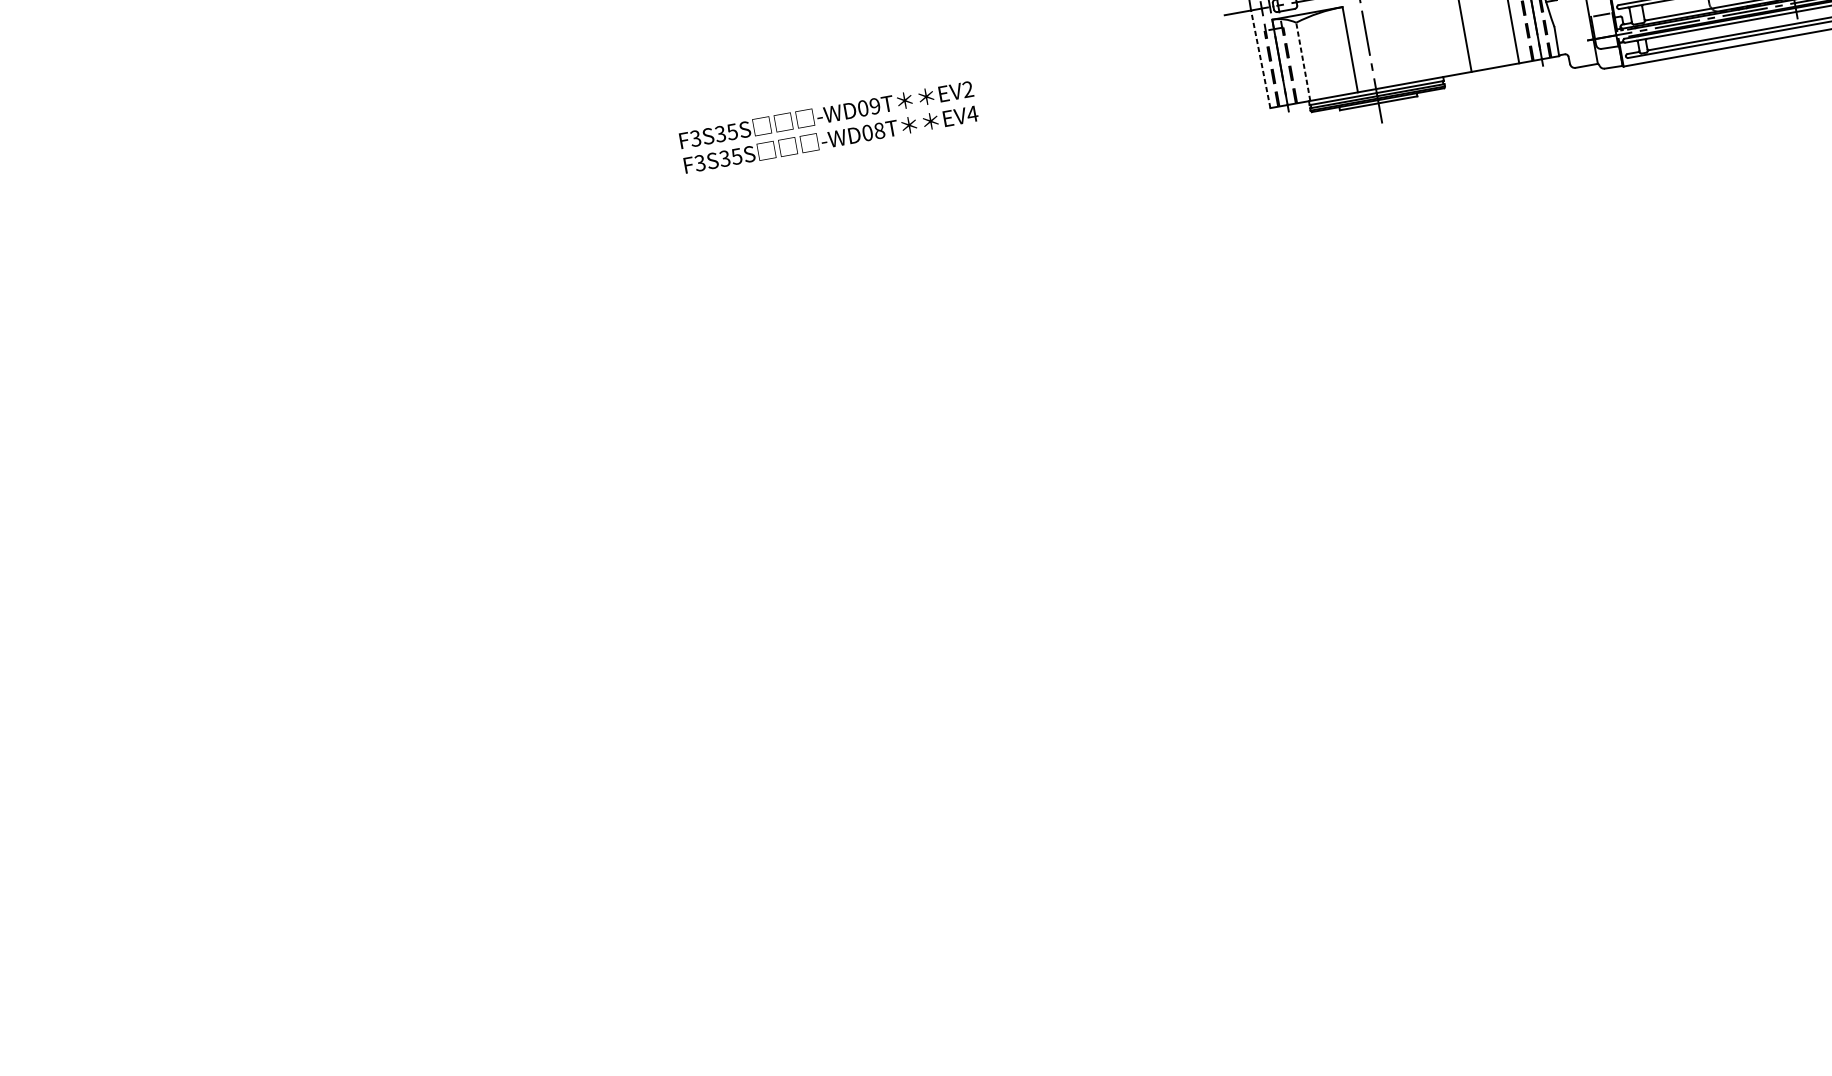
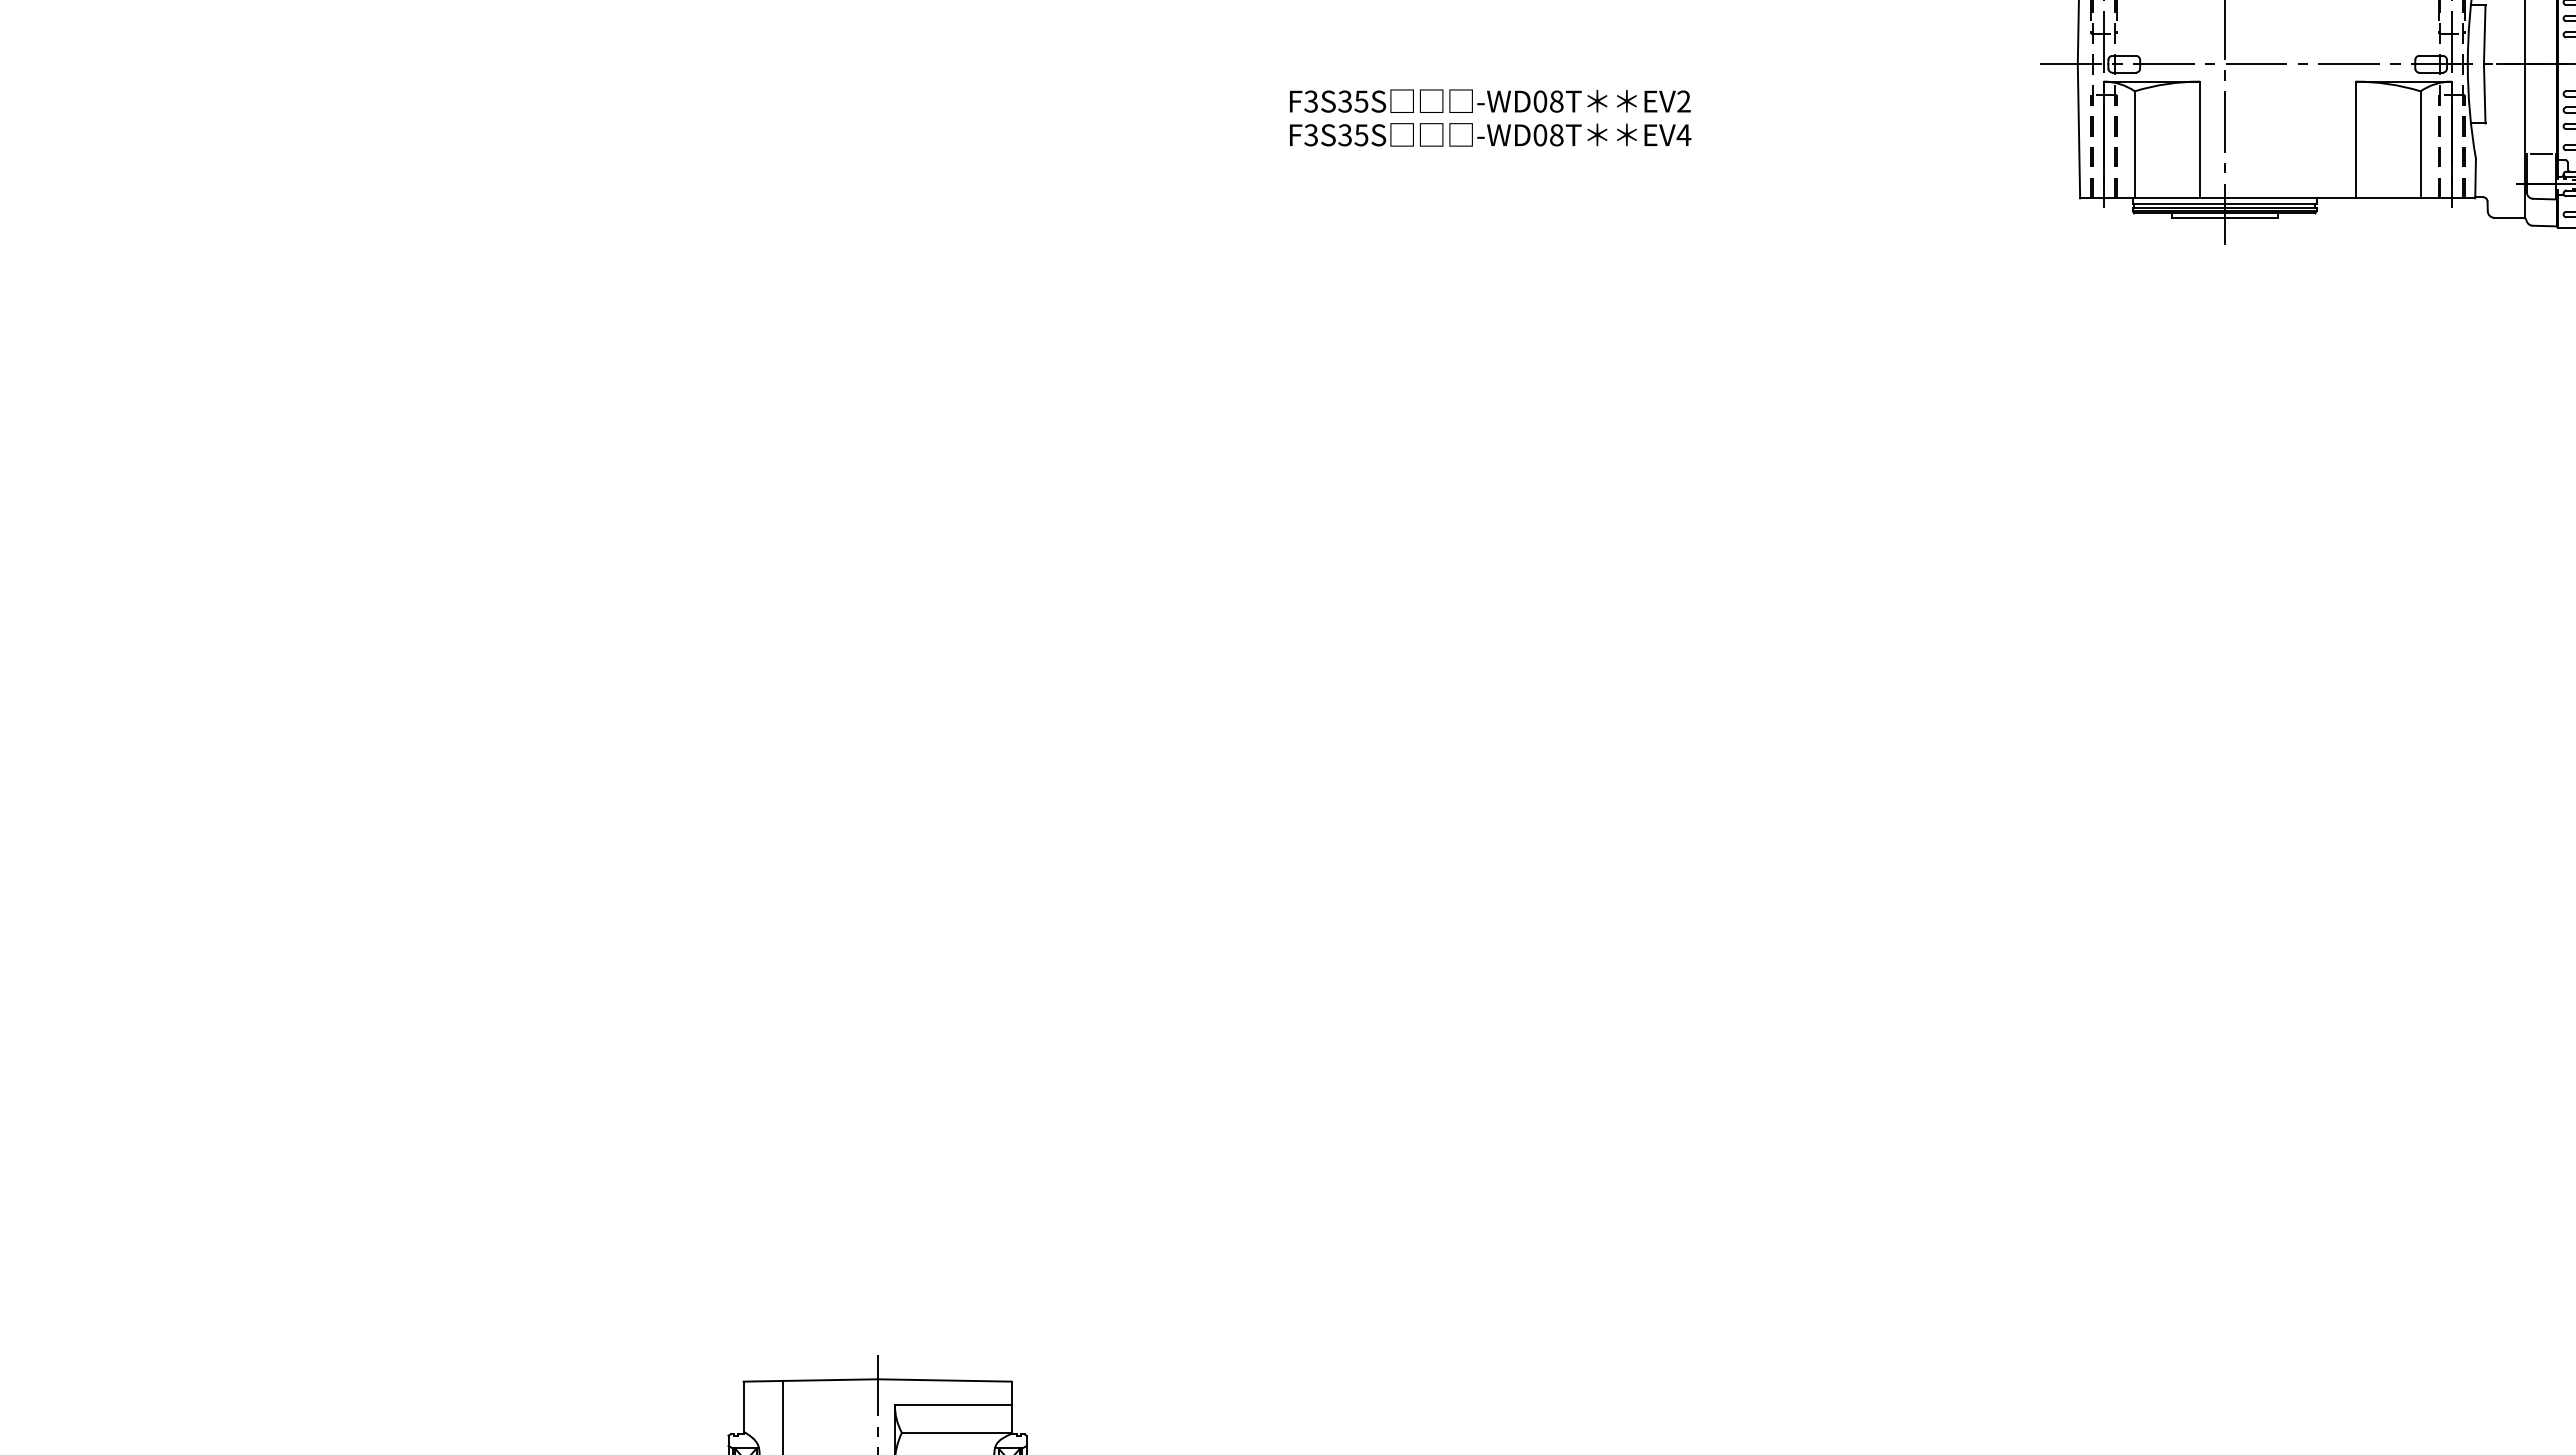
line: (1260, 59) -> (2078, 131), dashed -> solid
line: (1303, 61) -> (2134, 144), dashed -> solid
text: (874, 106) -> (1556, 101), -WD09T -> -WD08T

